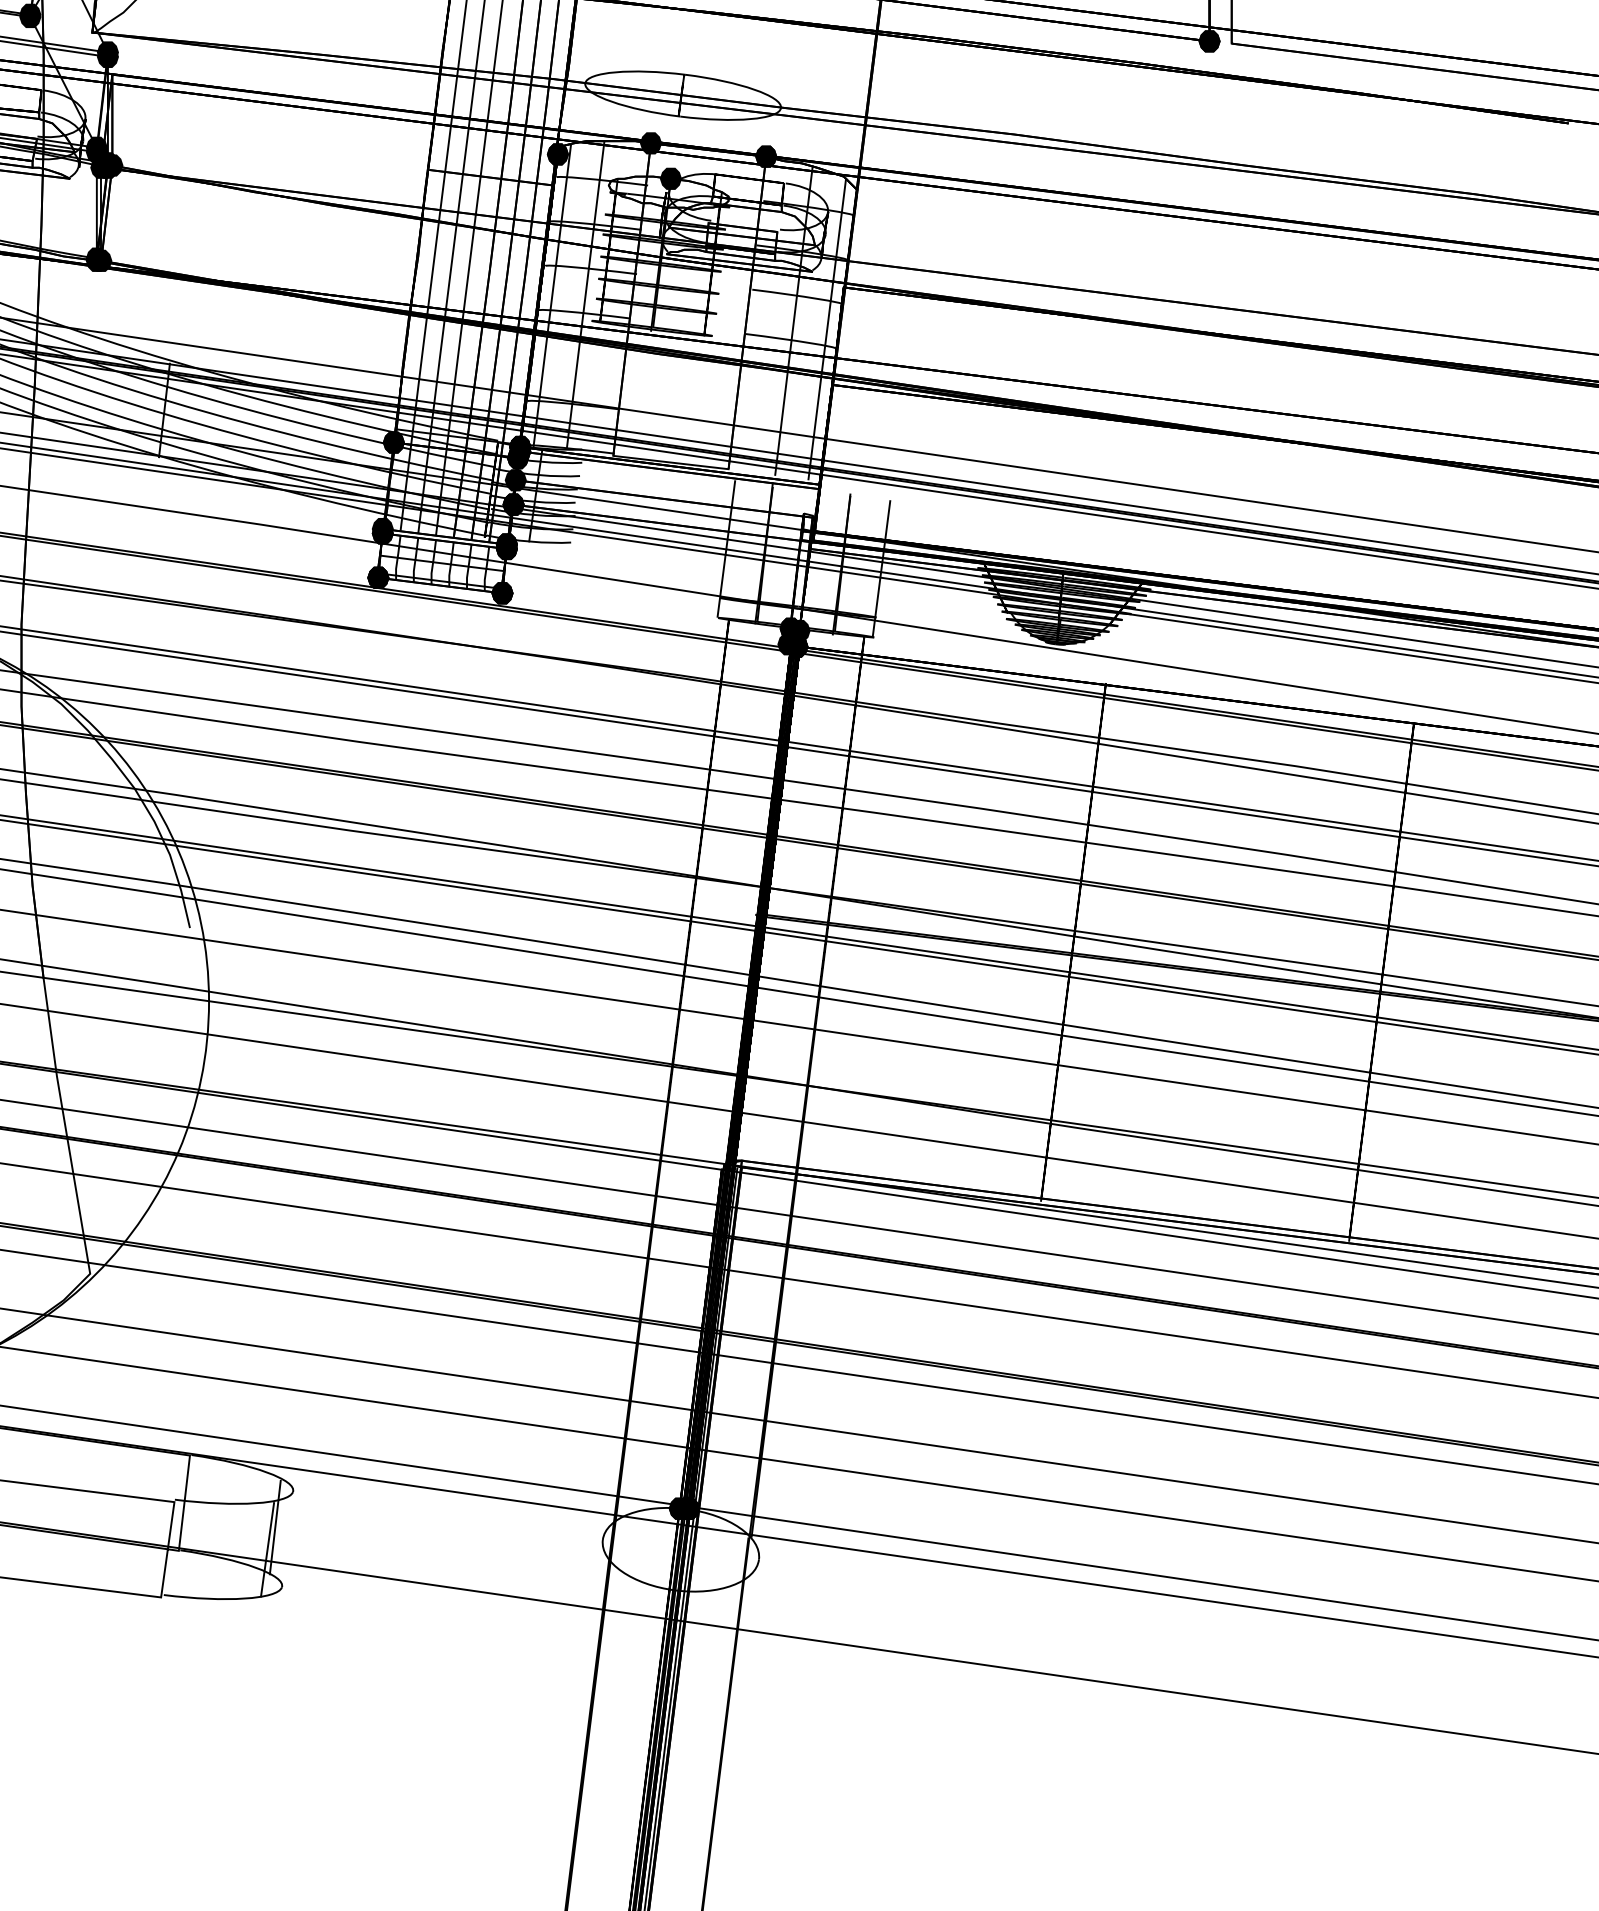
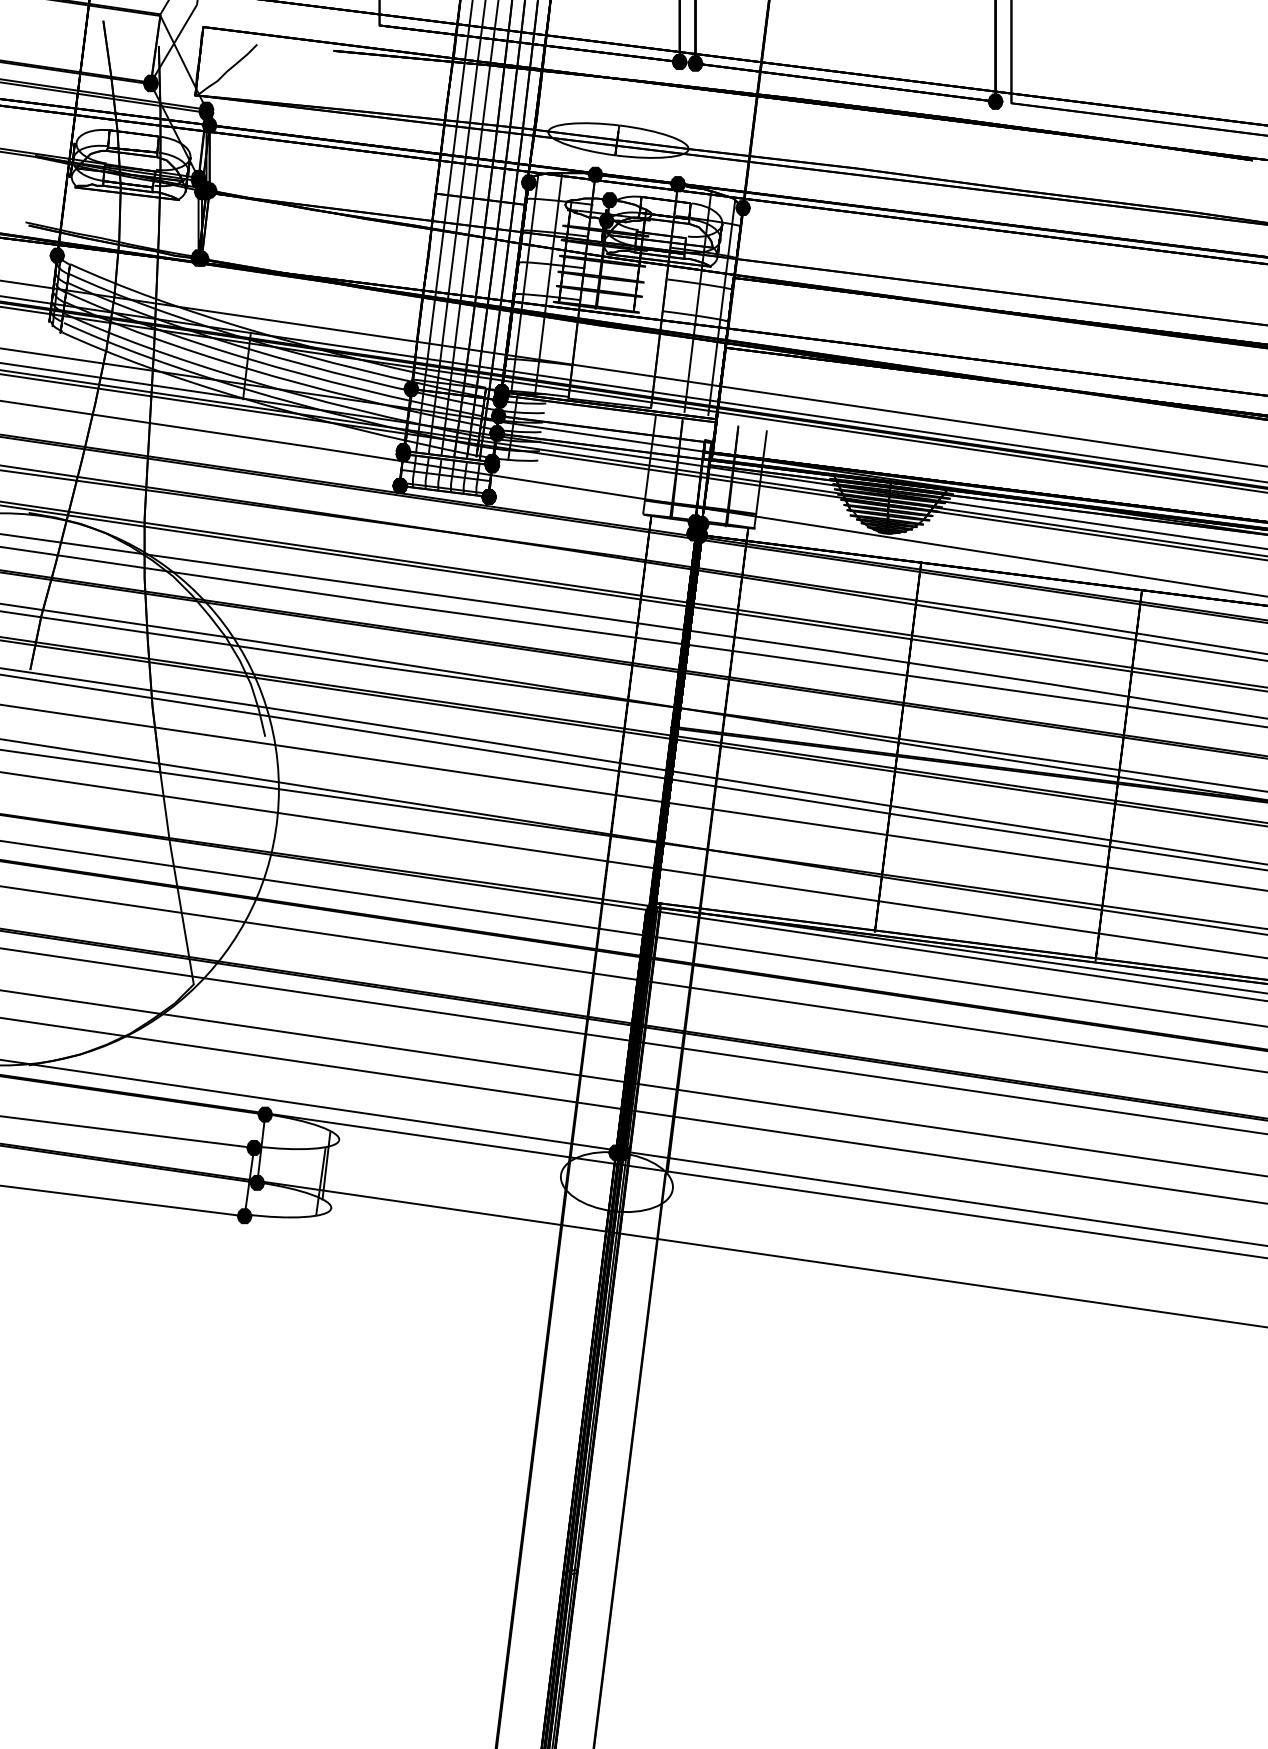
fill: (112, 74) -> (209, 125), added
fill: (857, 190) -> (743, 208), added
fill: (666, 207) -> (606, 220), added
fill: (190, 1455) -> (265, 1114), added
fill: (174, 1501) -> (254, 1147), added
fill: (179, 1550) -> (257, 1182), added
fill: (160, 1597) -> (244, 1216), added

